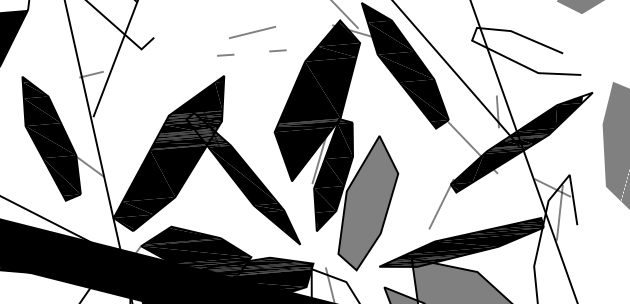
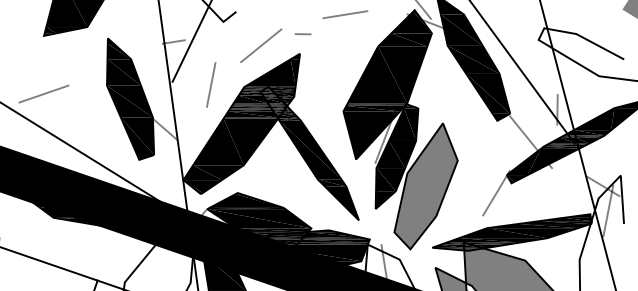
line: (252, 32) -> (345, 14), moved
line: (277, 51) -> (352, 34), removed
line: (183, 70) -> (261, 45), added
line: (134, 115) -> (211, 84), added

